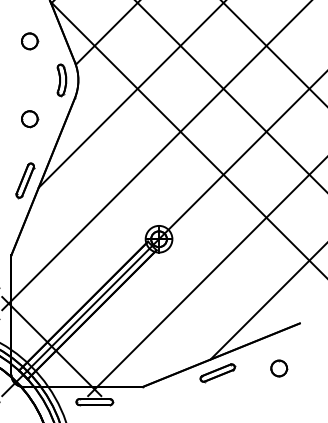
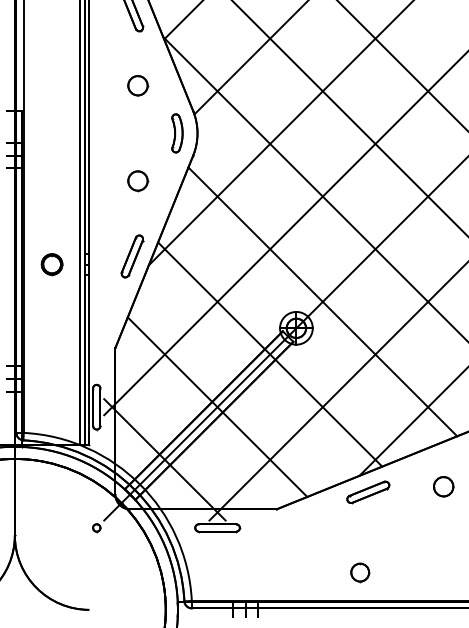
line: (180, 217) -> (322, 301), added
line: (137, 260) -> (270, 354), added
line: (94, 303) -> (217, 406), added

